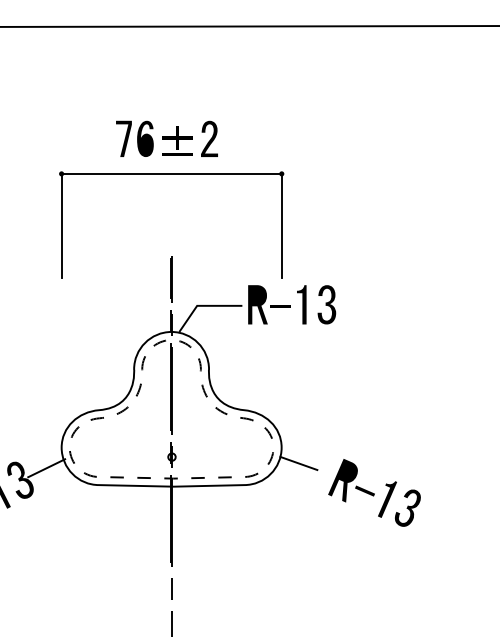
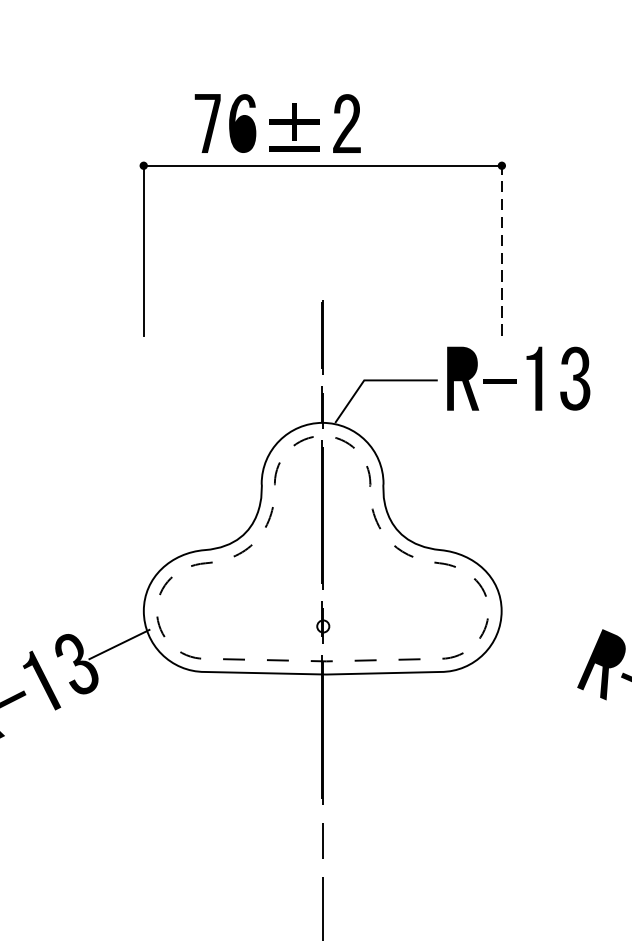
part: (166, 138) -> (276, 122), moved
line: (281, 225) -> (501, 249), solid -> dashed
line: (298, 463) -> (529, 636), removed

